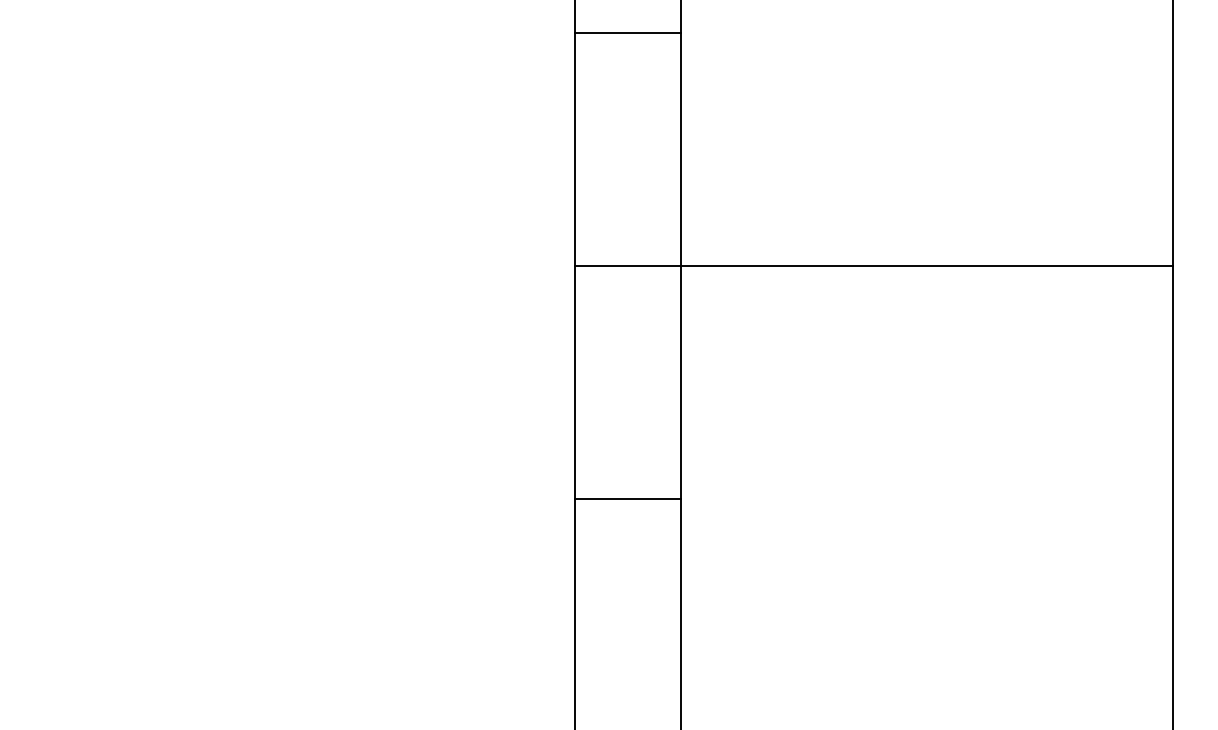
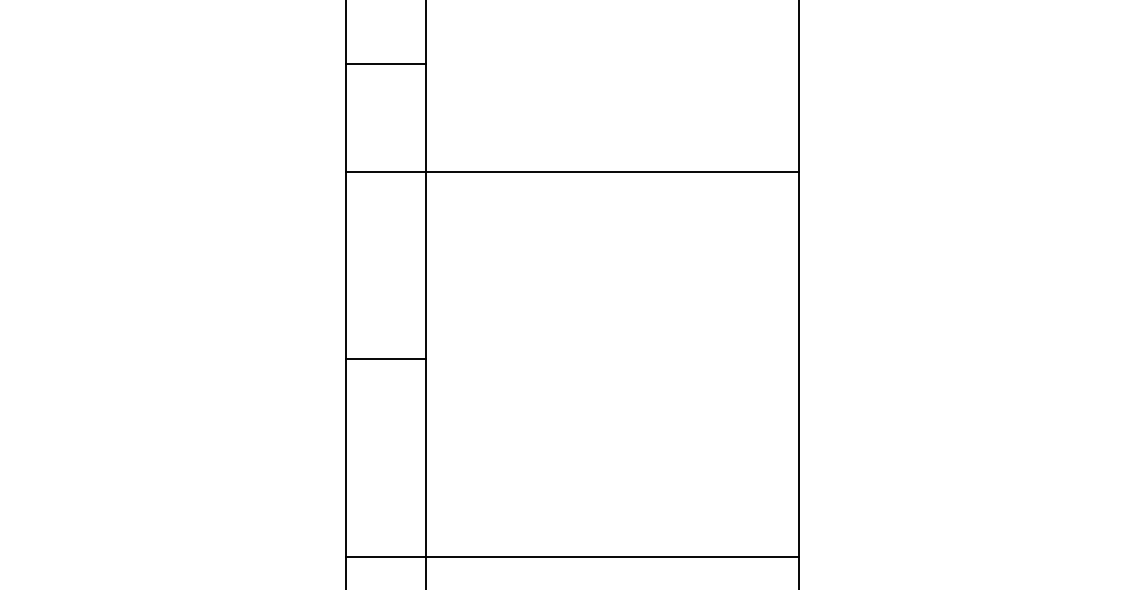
line: (628, 33) -> (386, 64), moved
line: (874, 265) -> (572, 171), moved
line: (628, 499) -> (386, 359), moved

